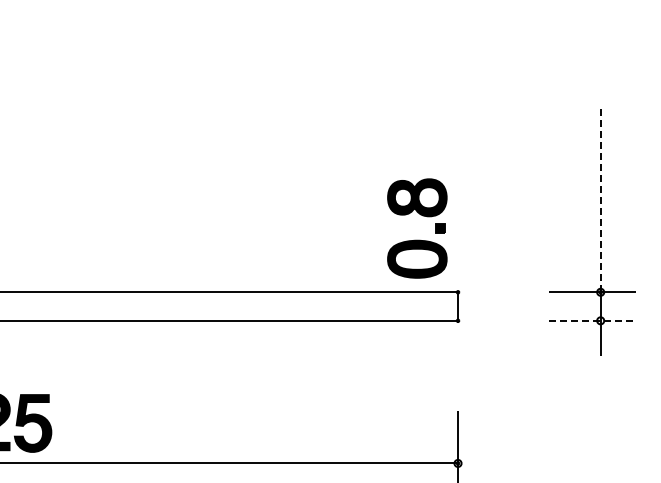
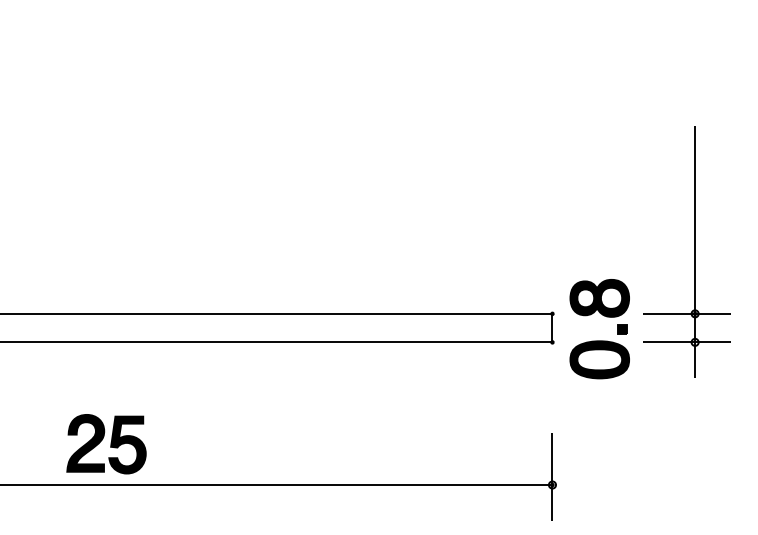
line: (601, 198) -> (695, 220), dashed -> solid
part: (417, 239) -> (599, 340), moved
line: (592, 320) -> (686, 342), dashed -> solid

